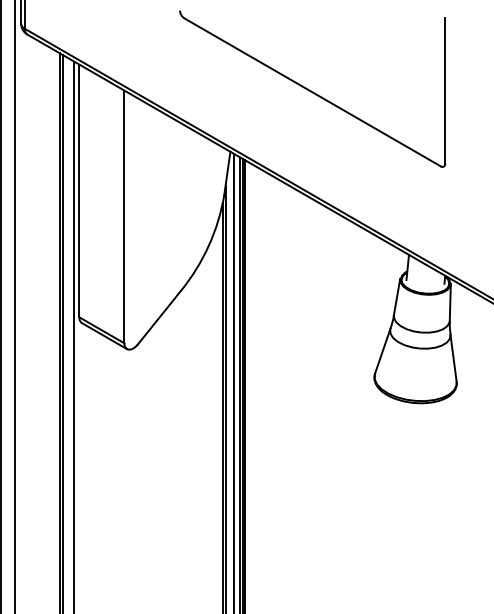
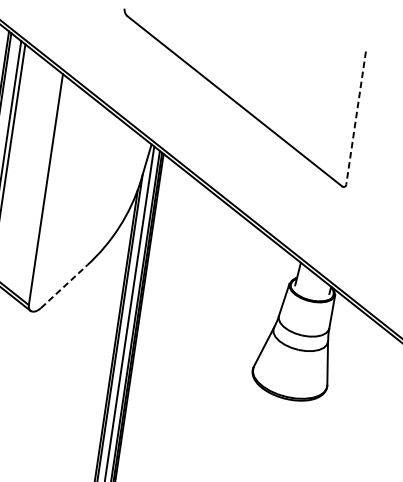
line: (445, 91) -> (356, 118), solid -> dashed
line: (159, 317) -> (64, 286), solid -> dashed

